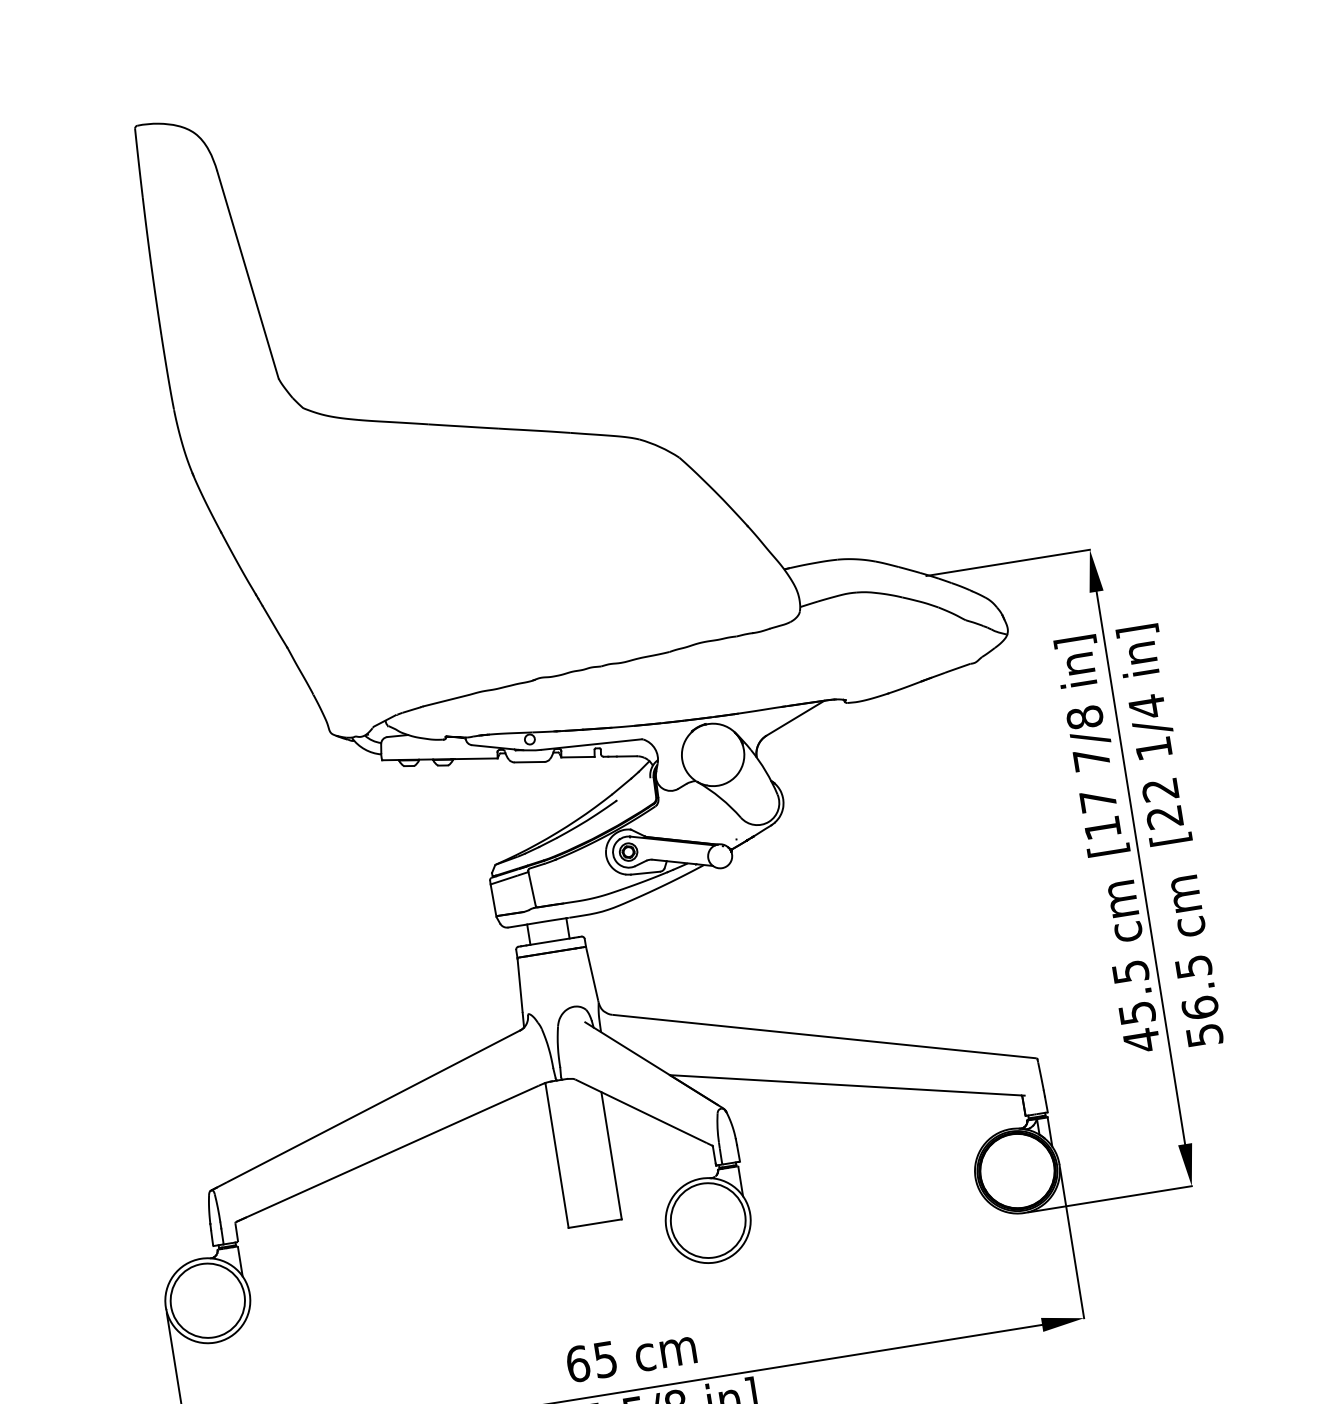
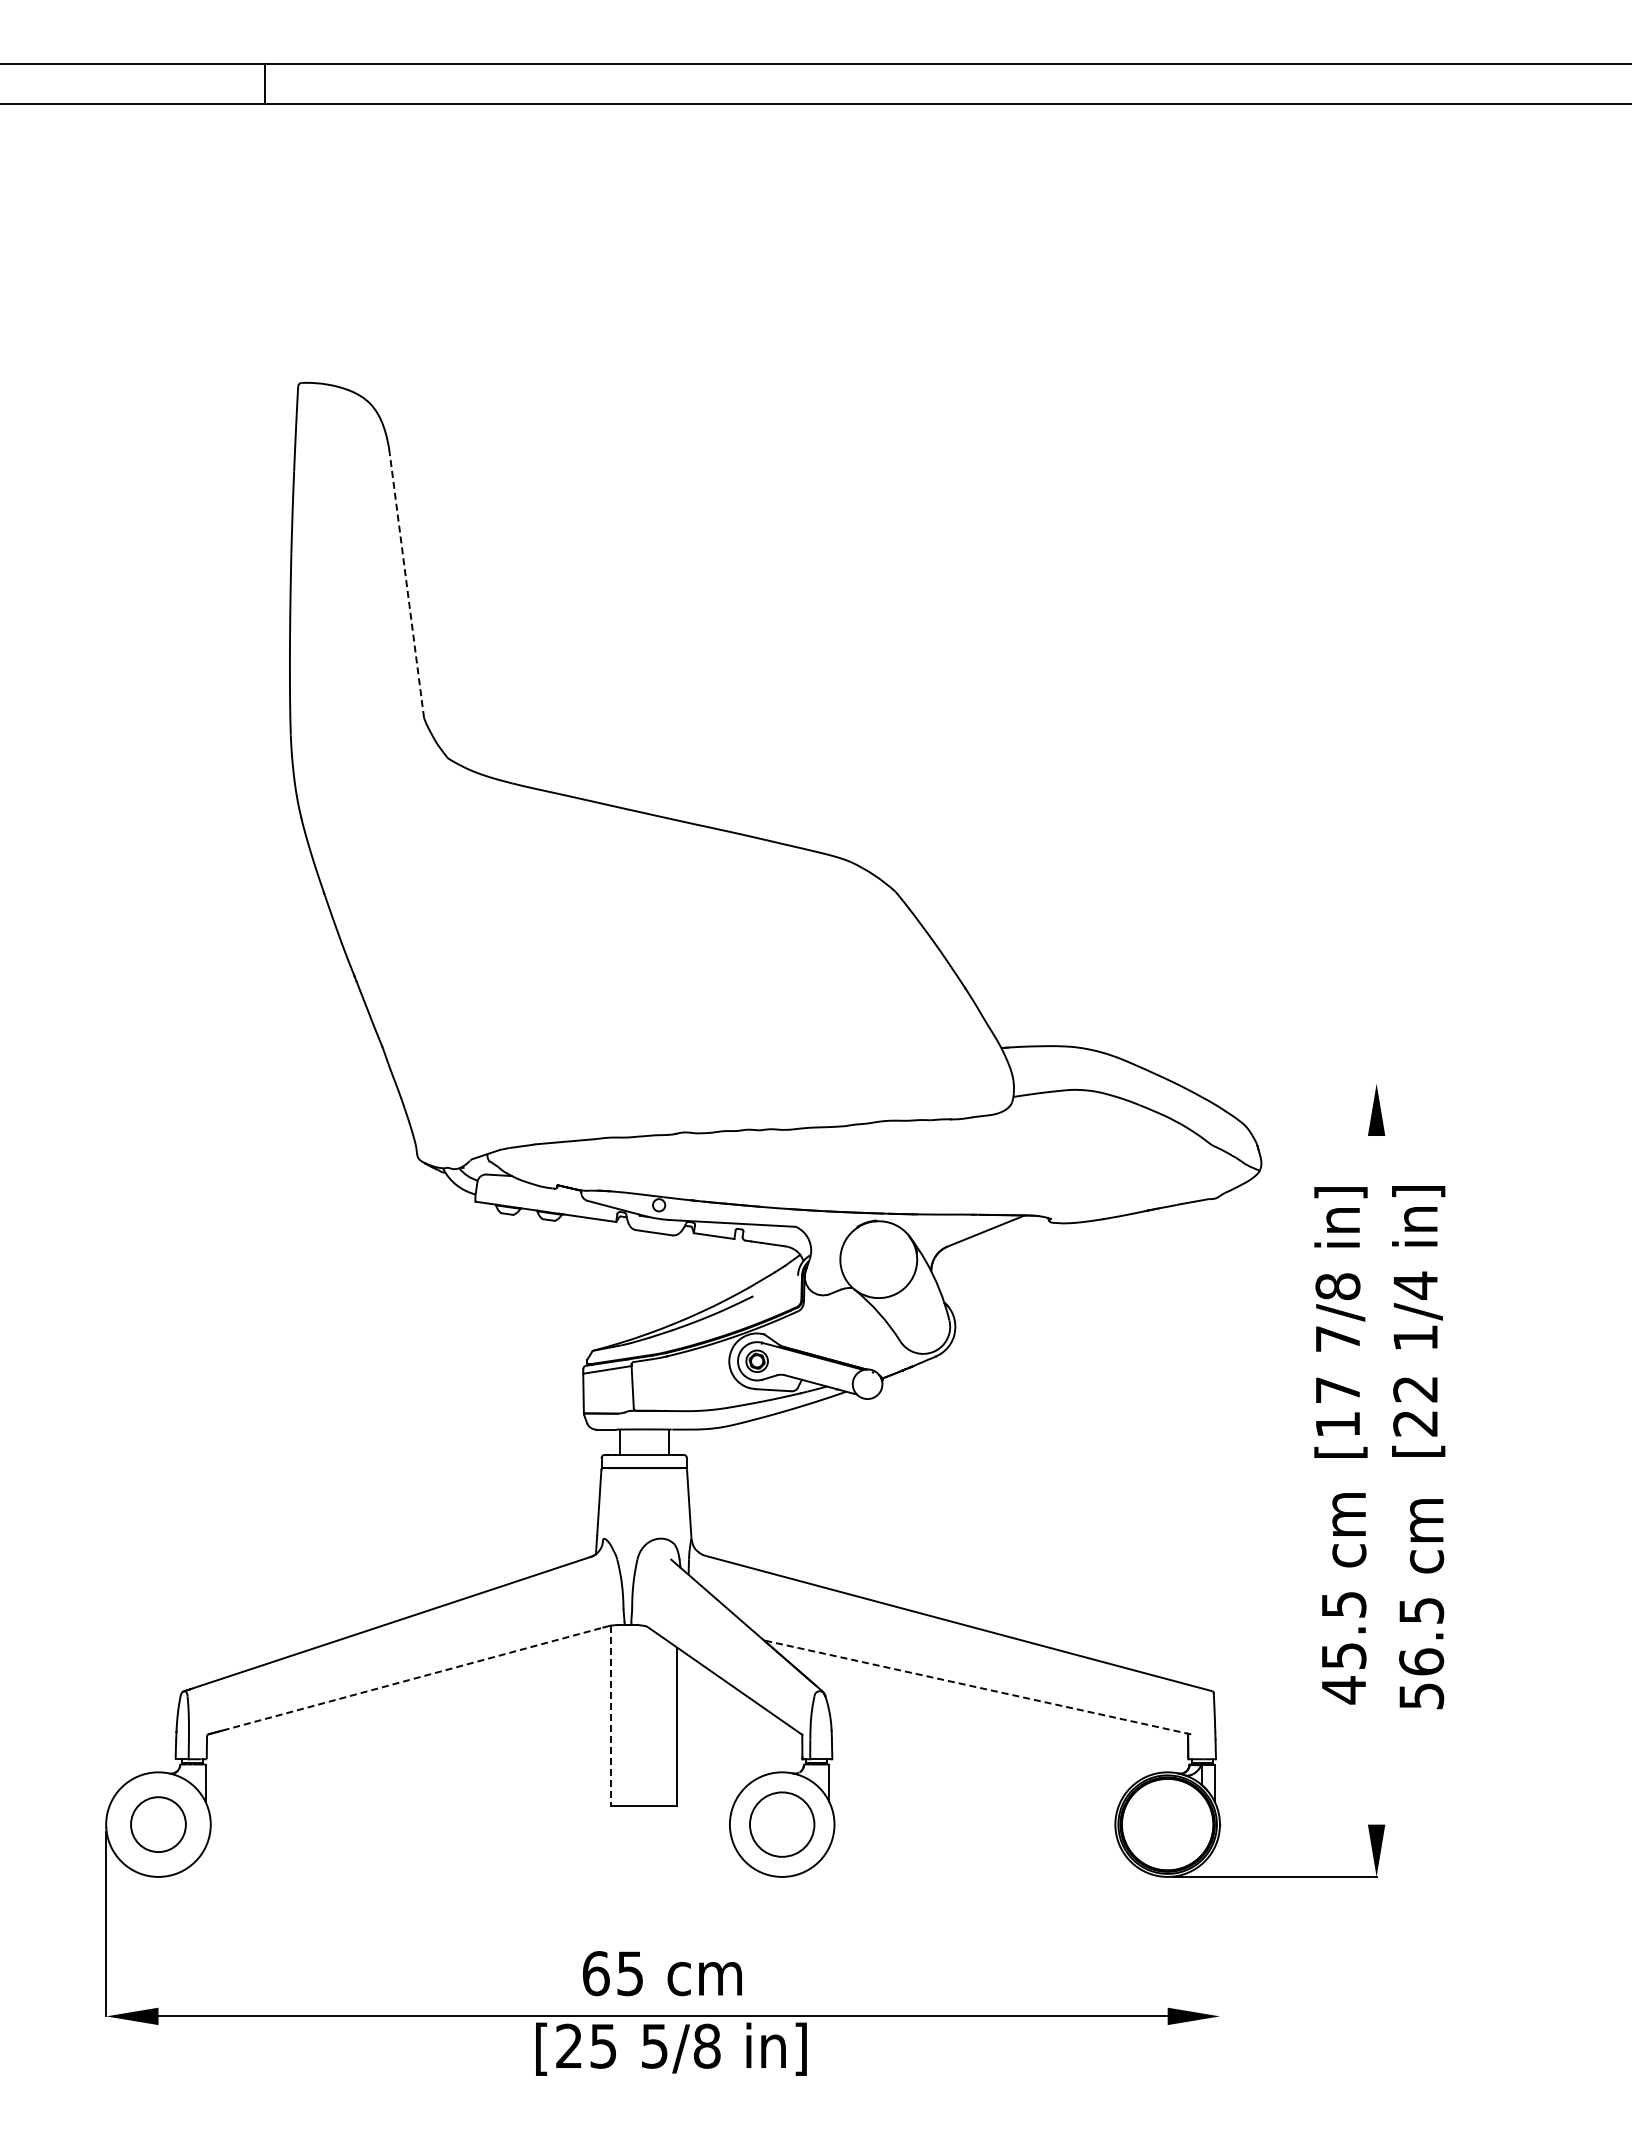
line: (247, 274) -> (406, 585), solid -> dashed
line: (1007, 562) -> (1274, 1083), removed
line: (1140, 868) -> (1376, 1480), removed
line: (847, 1085) -> (977, 1687), solid -> dashed
line: (392, 1151) -> (412, 1679), solid -> dashed
line: (557, 1155) -> (611, 1716), solid -> dashed
circle: (708, 1220) -> (782, 1824), size x0.7
line: (1071, 1242) -> (1219, 1922), removed
circle: (207, 1300) -> (158, 1824), size x0.6

